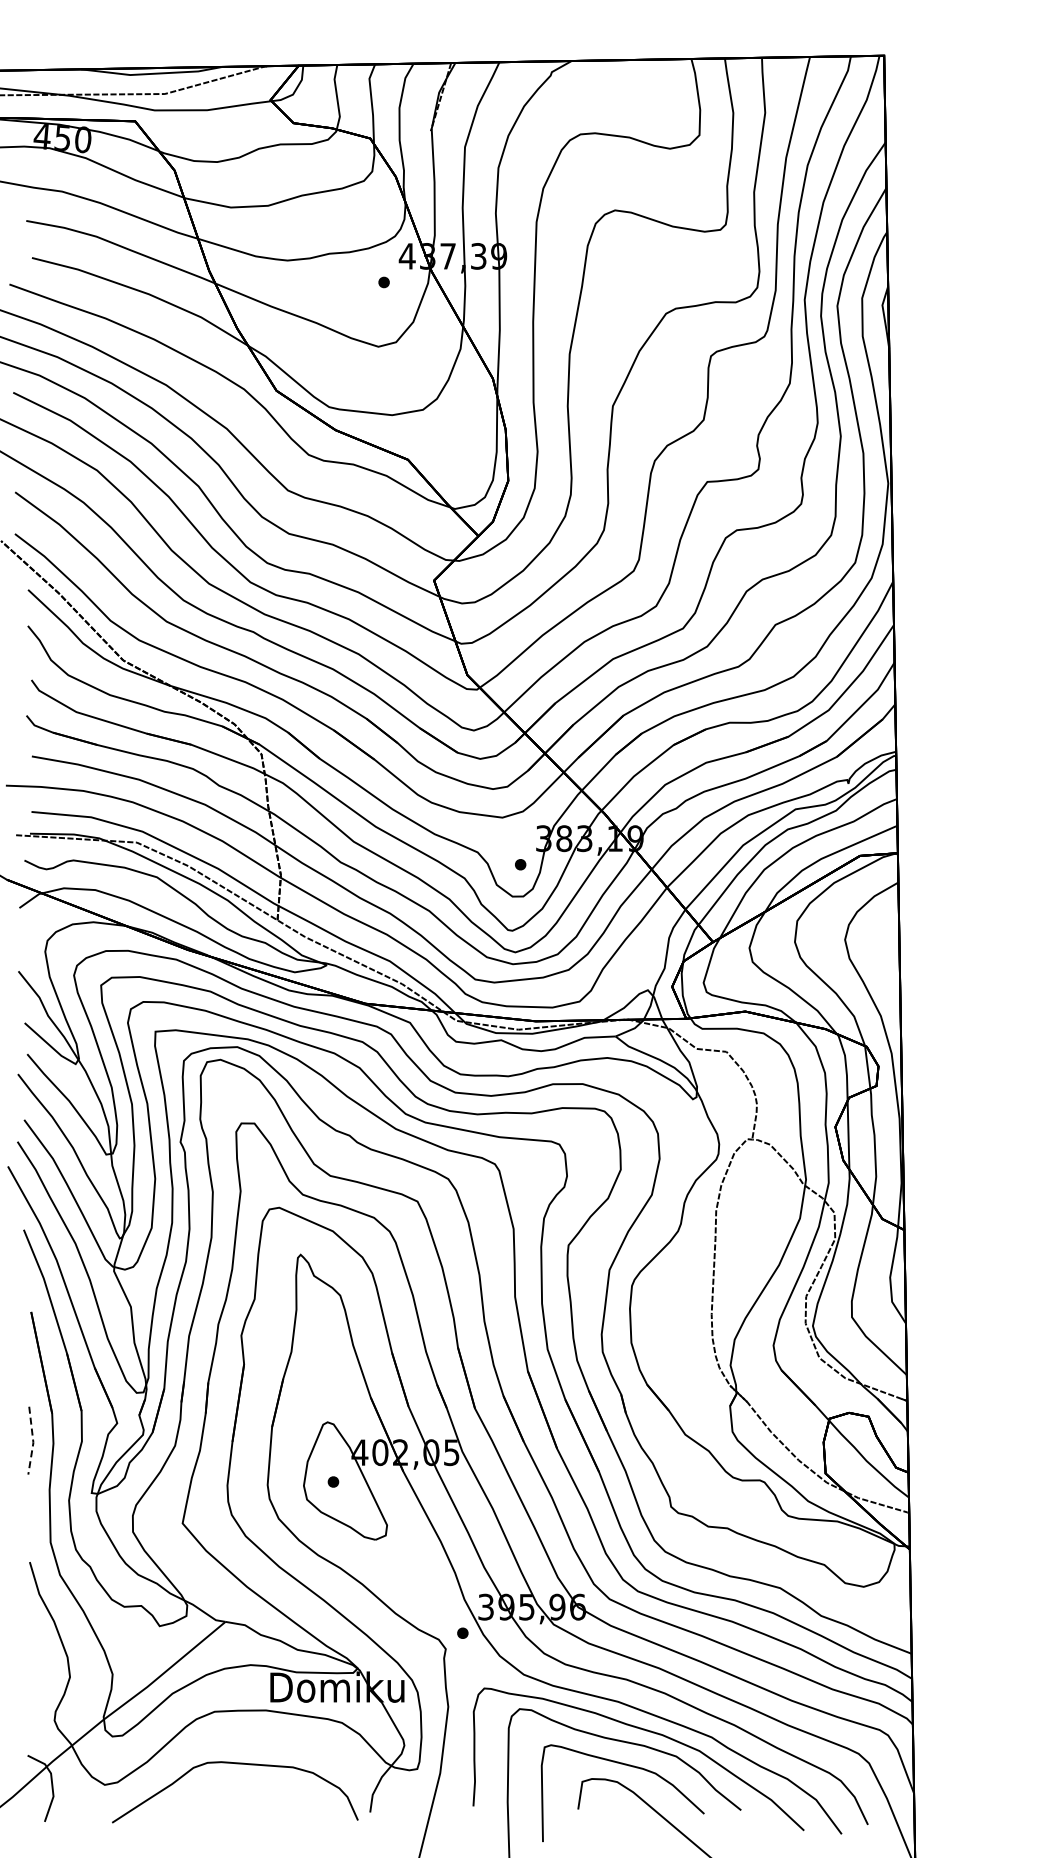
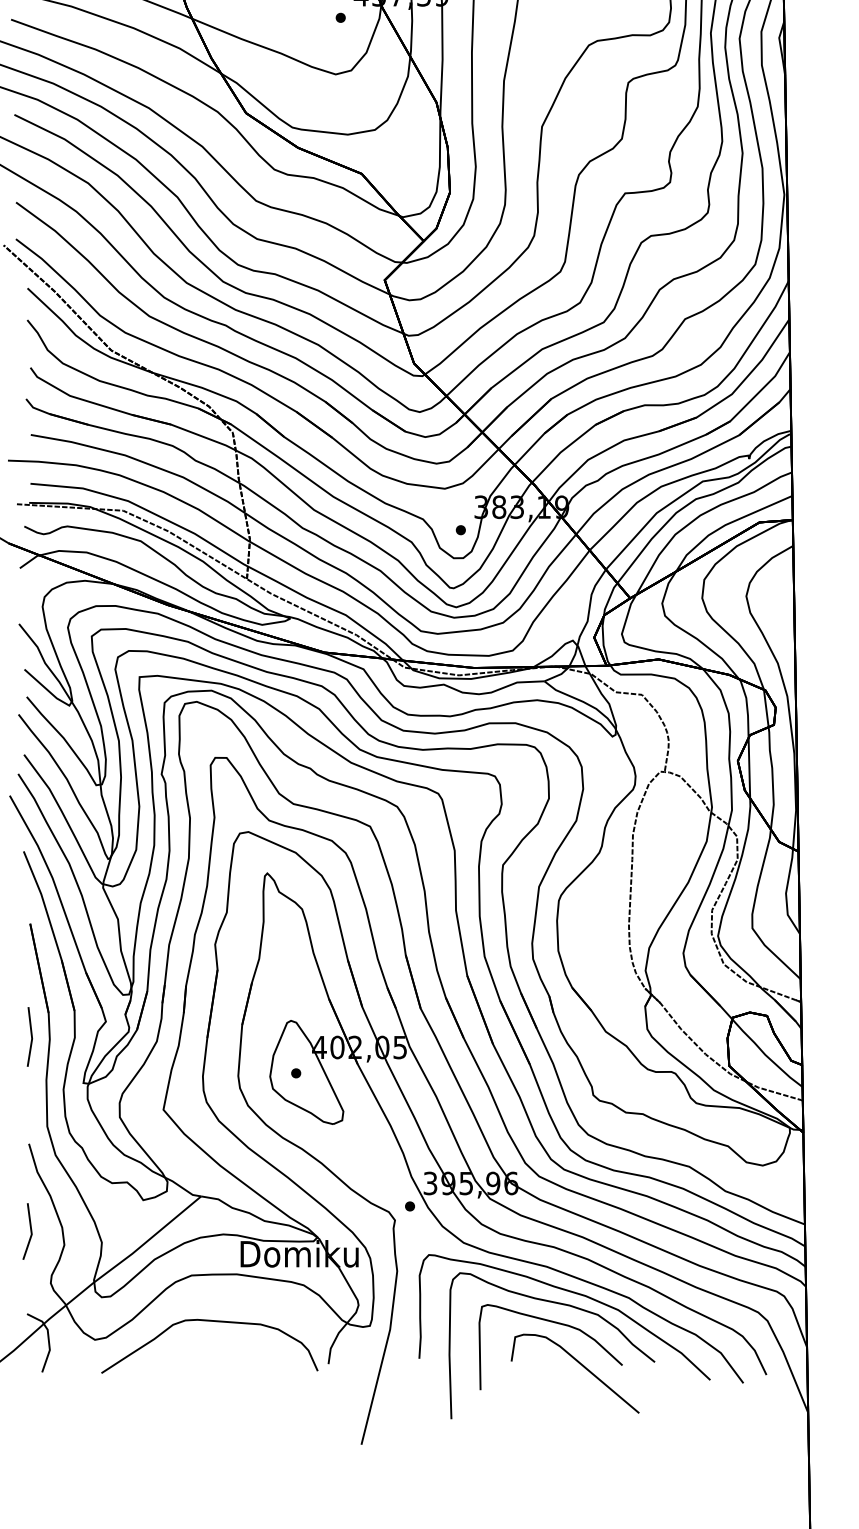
line: (33, 1441) -> (32, 1037), dashed -> solid
line: (31, 1661) -> (30, 1231), added

